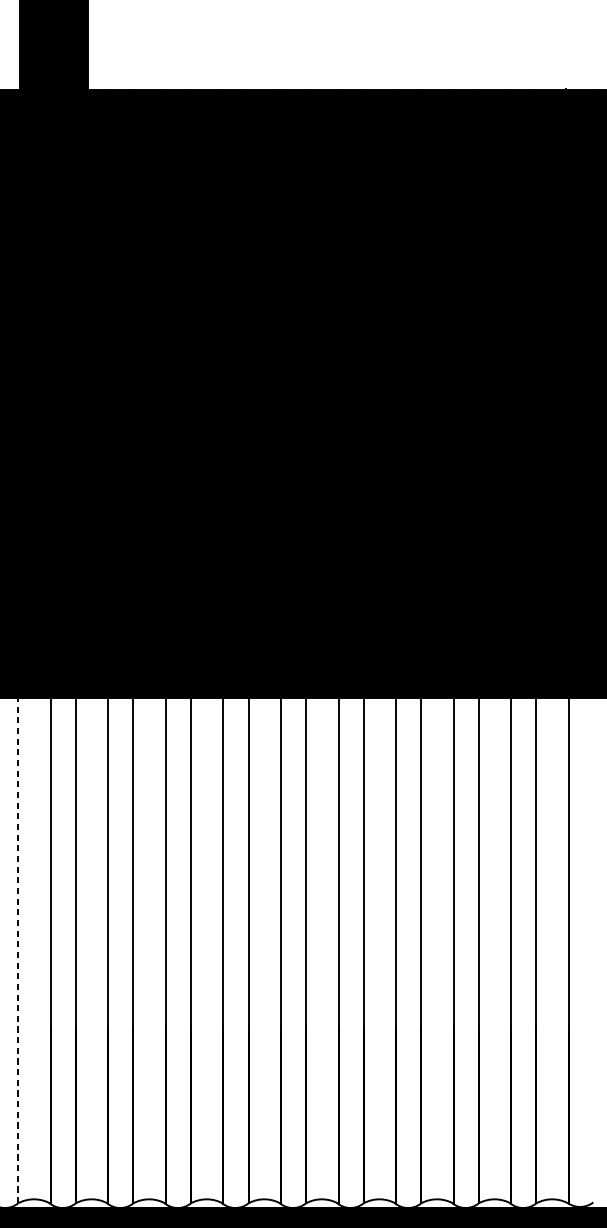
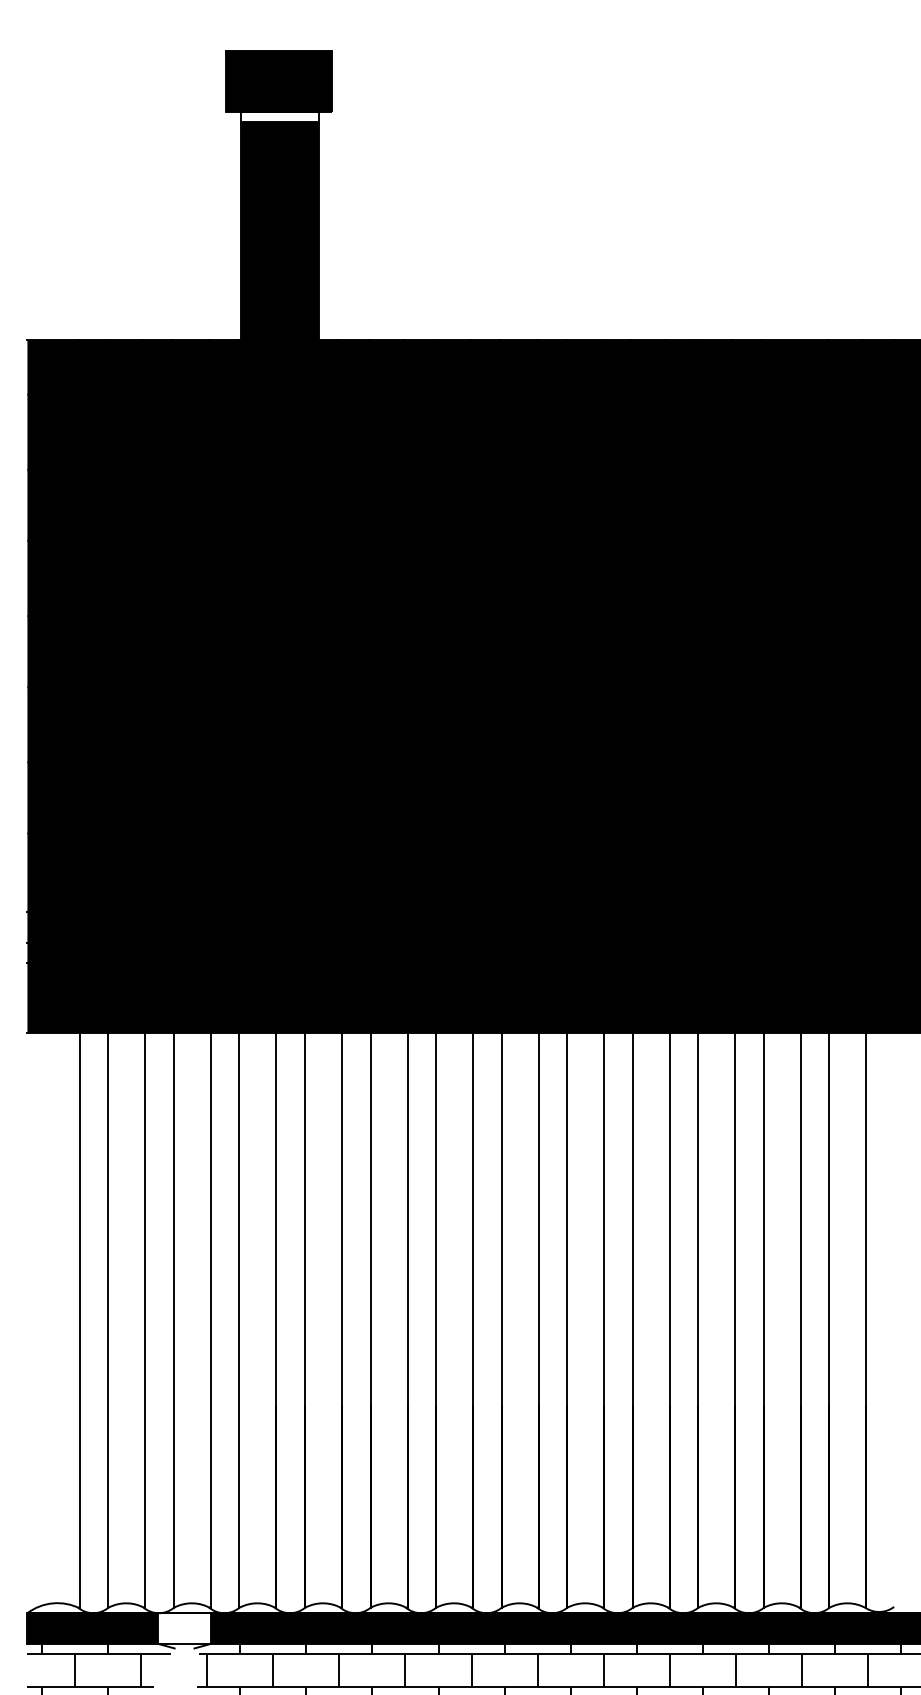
line: (18, 950) -> (239, 1319), dashed -> solid

